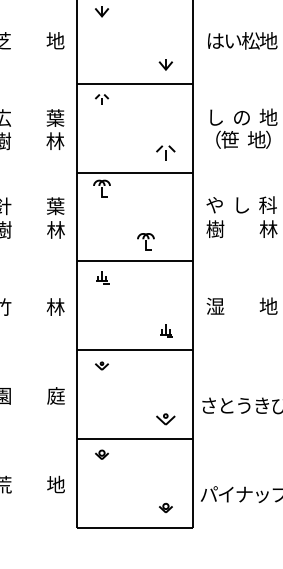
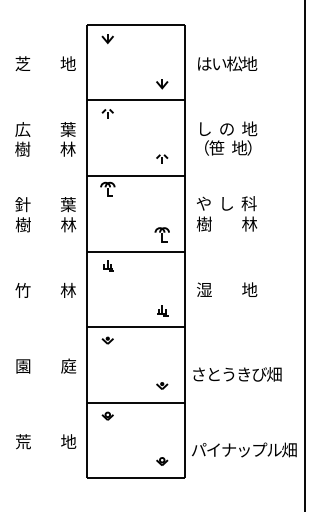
part: (166, 152) -> (162, 158), size x0.71
part: (145, 241) -> (161, 234), moved
part: (166, 418) -> (162, 385), size x0.71

